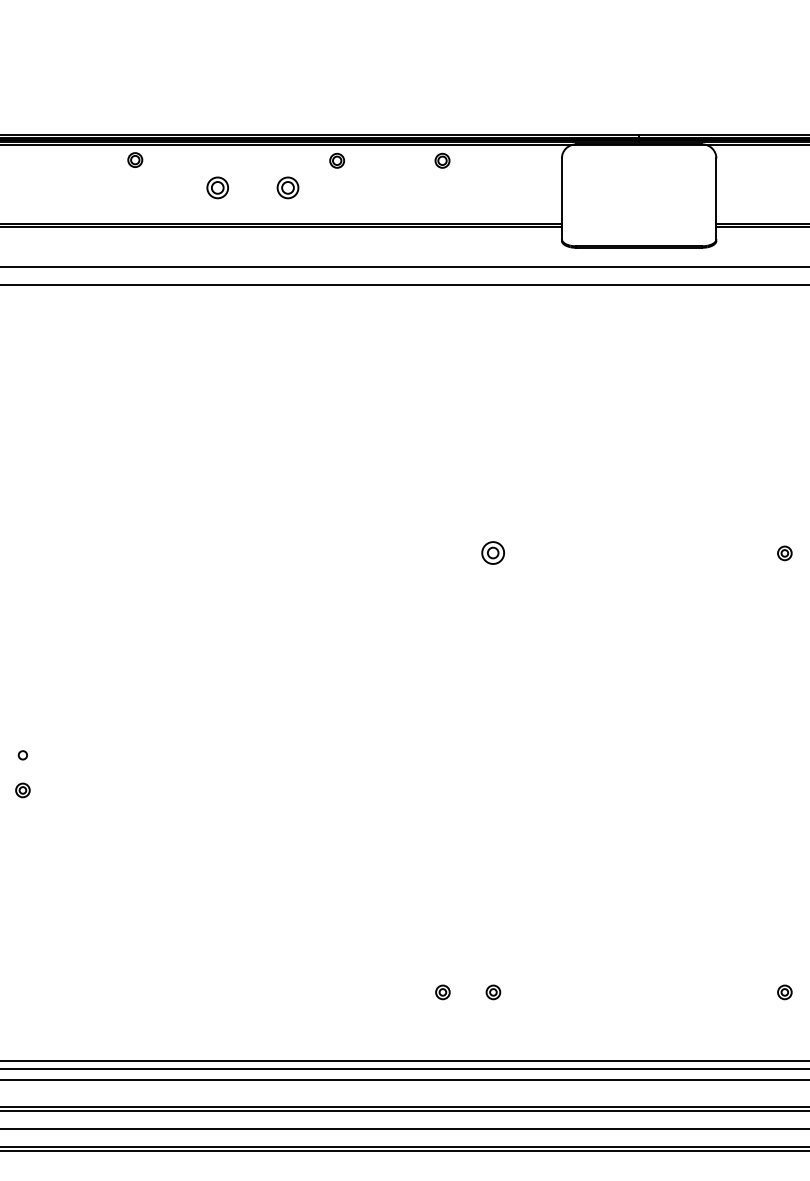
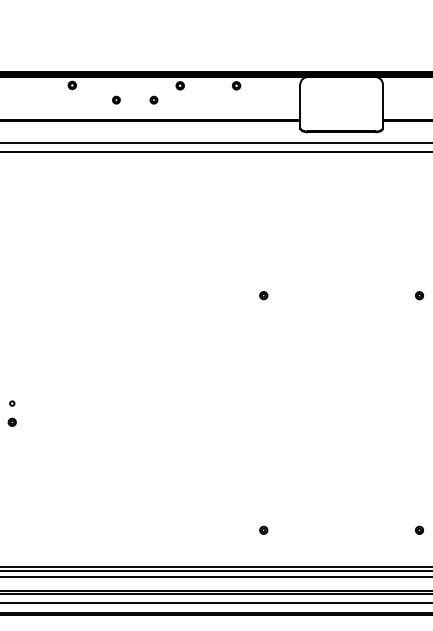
part: (217, 186) -> (116, 99), size x0.62
part: (287, 186) -> (153, 99), size x0.62
part: (492, 553) -> (263, 295), size x0.62
part: (442, 990) -> (236, 529), removed

